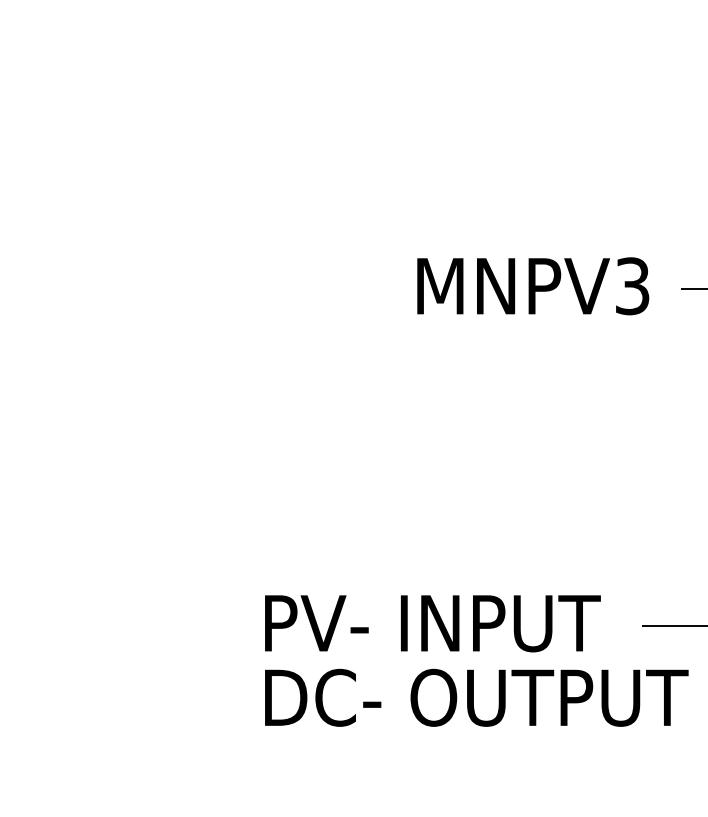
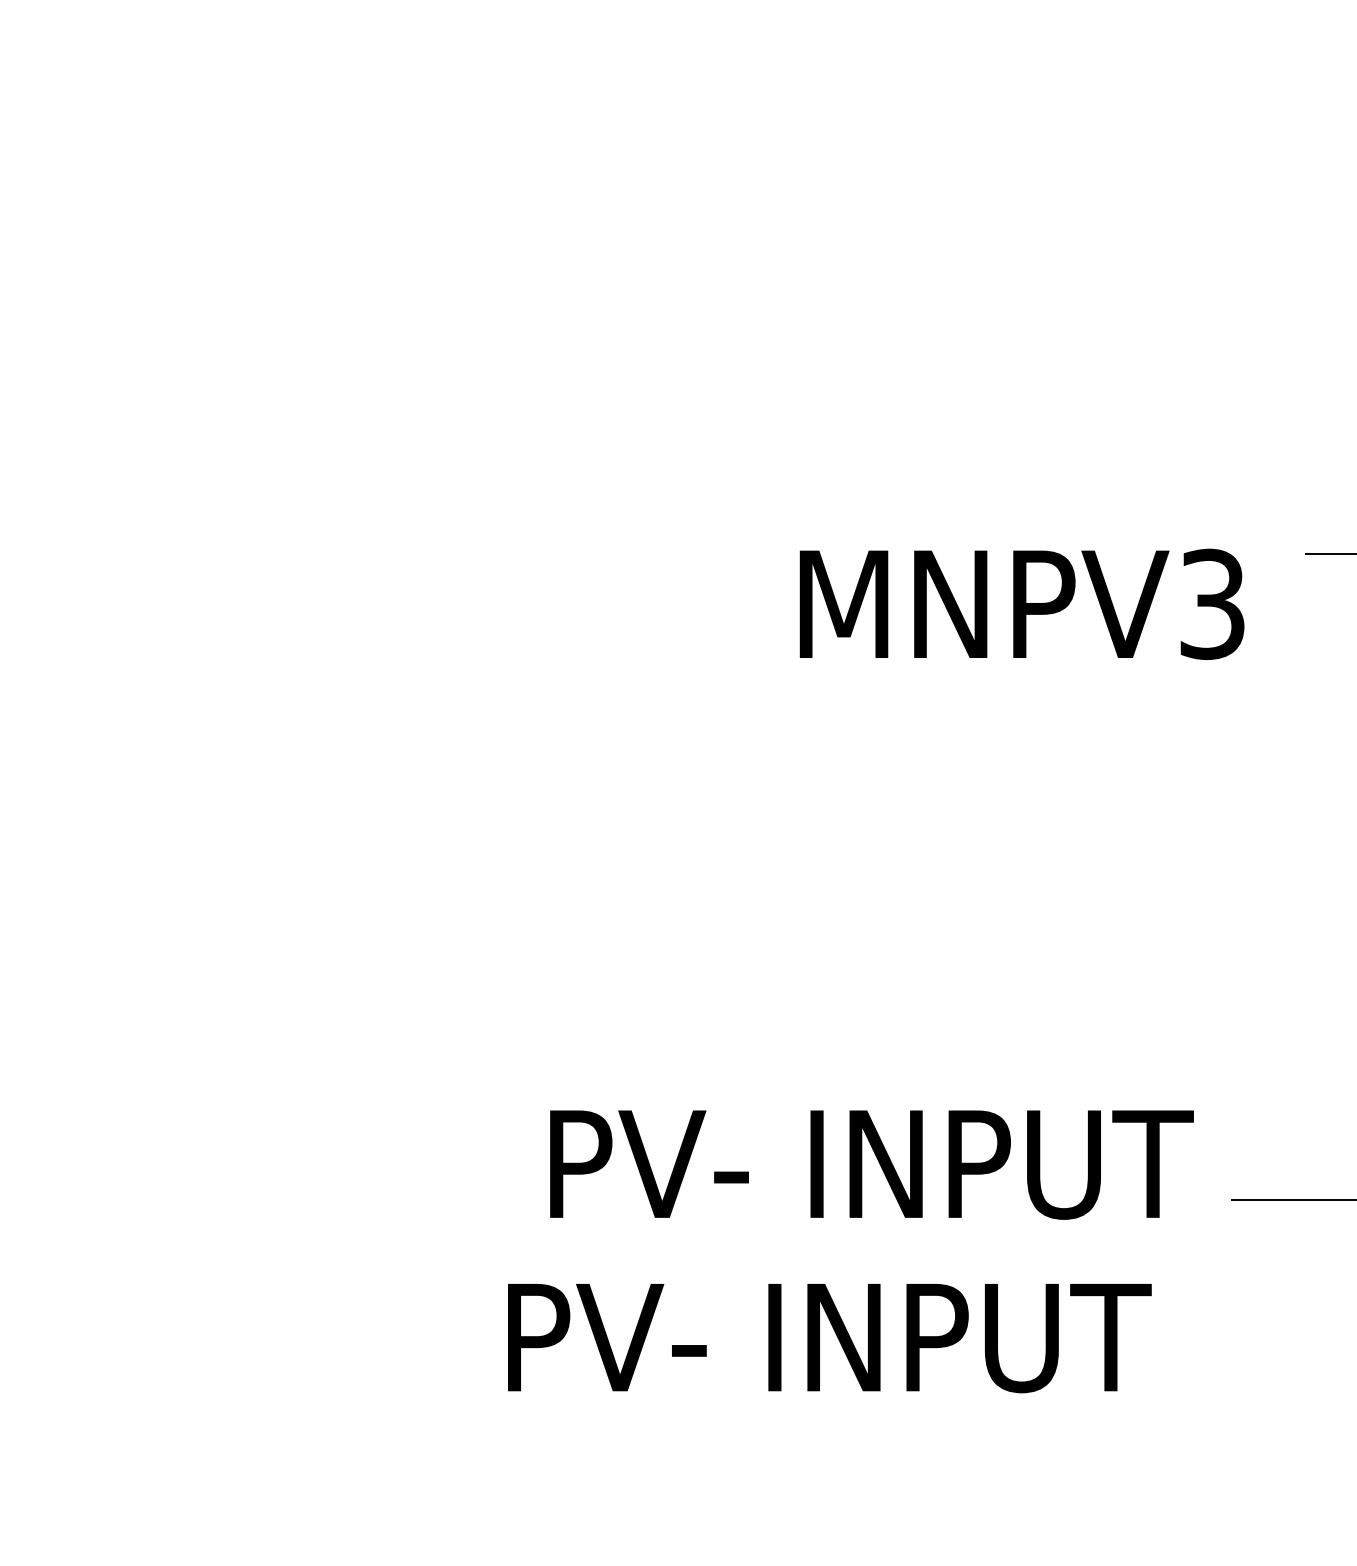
text: (533, 286) -> (1022, 604), moved
text: (432, 623) -> (871, 1164), moved
text: (479, 697) -> (919, 1336), DC- OUTPUT -> PV- INPUT

